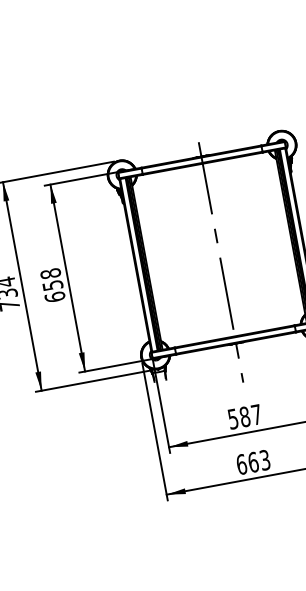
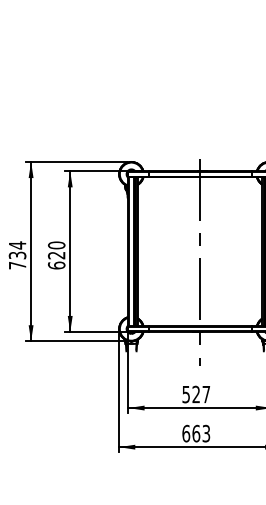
text: (51, 279) -> (56, 250), 658 -> 620
text: (245, 416) -> (196, 394), 587 -> 527

